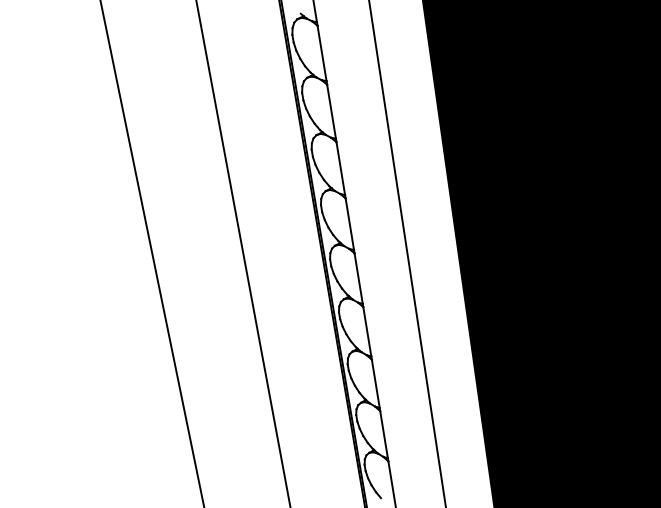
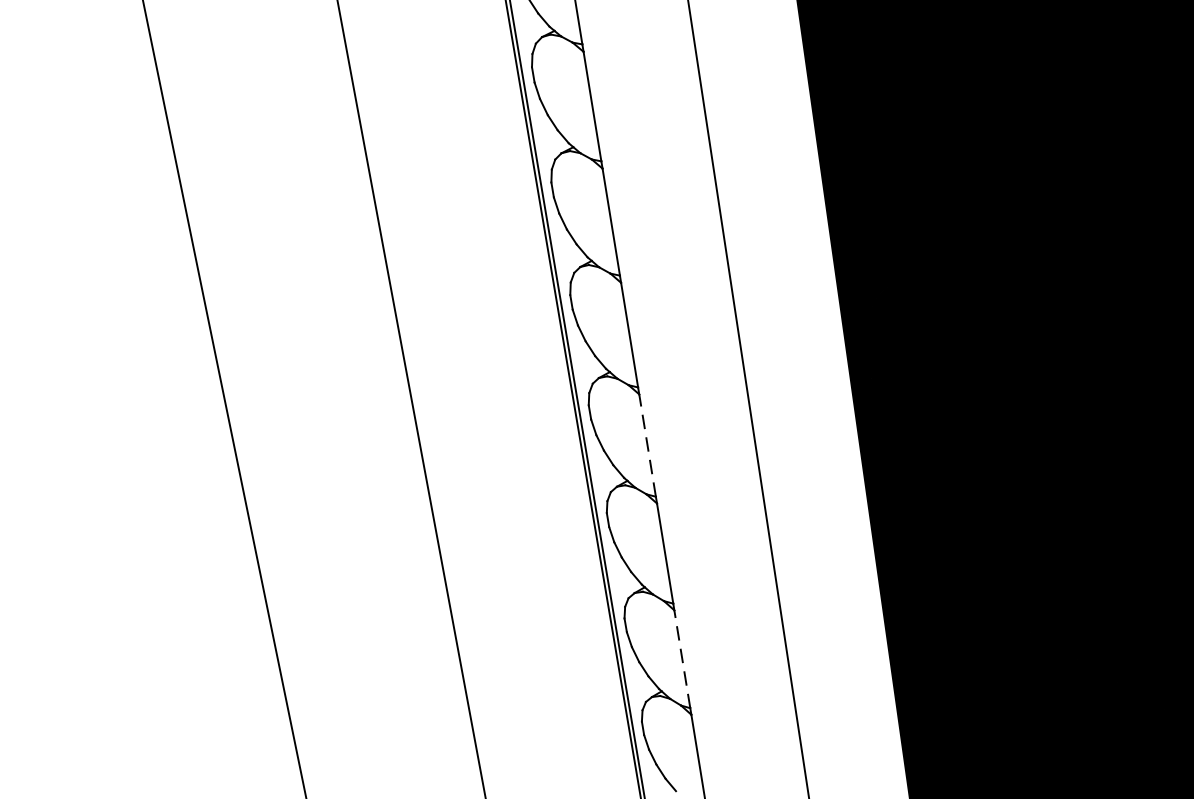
line: (367, 331) -> (647, 444), solid -> dashed
line: (384, 434) -> (683, 658), solid -> dashed

